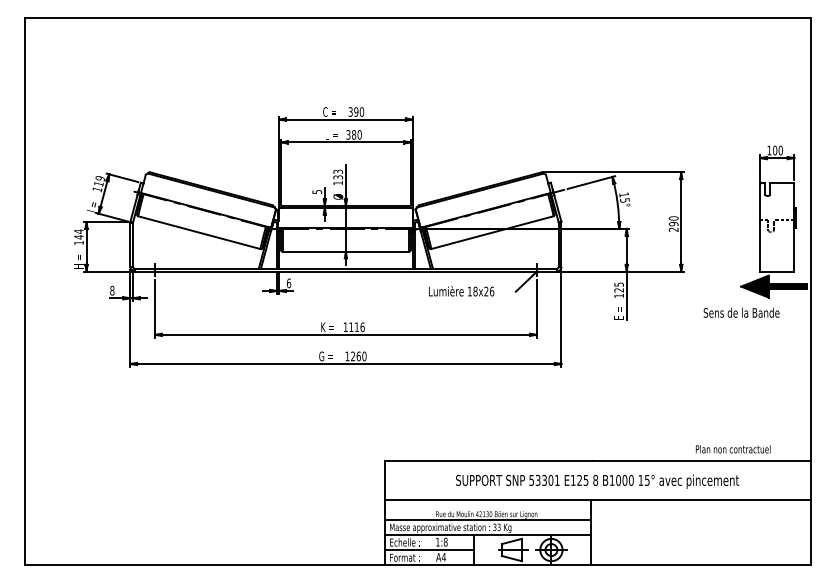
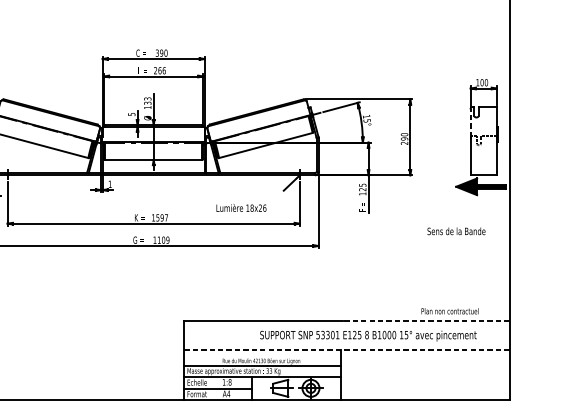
text: (353, 134) -> (159, 70), 380 -> 266
line: (760, 203) -> (470, 123), solid -> dashed
text: (288, 283) -> (109, 184), 6 -> 1
text: (461, 291) -> (241, 208), moved
text: (741, 312) -> (456, 231), moved
text: (356, 327) -> (161, 218), 1116 -> 1597
text: (358, 356) -> (163, 240), 1260 -> 1109
line: (702, 461) -> (426, 320), solid -> dashed
text: (597, 481) -> (368, 335), moved
line: (597, 500) -> (346, 350), solid -> dashed

